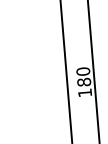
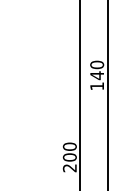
text: (84, 82) -> (97, 75), 180 -> 140

